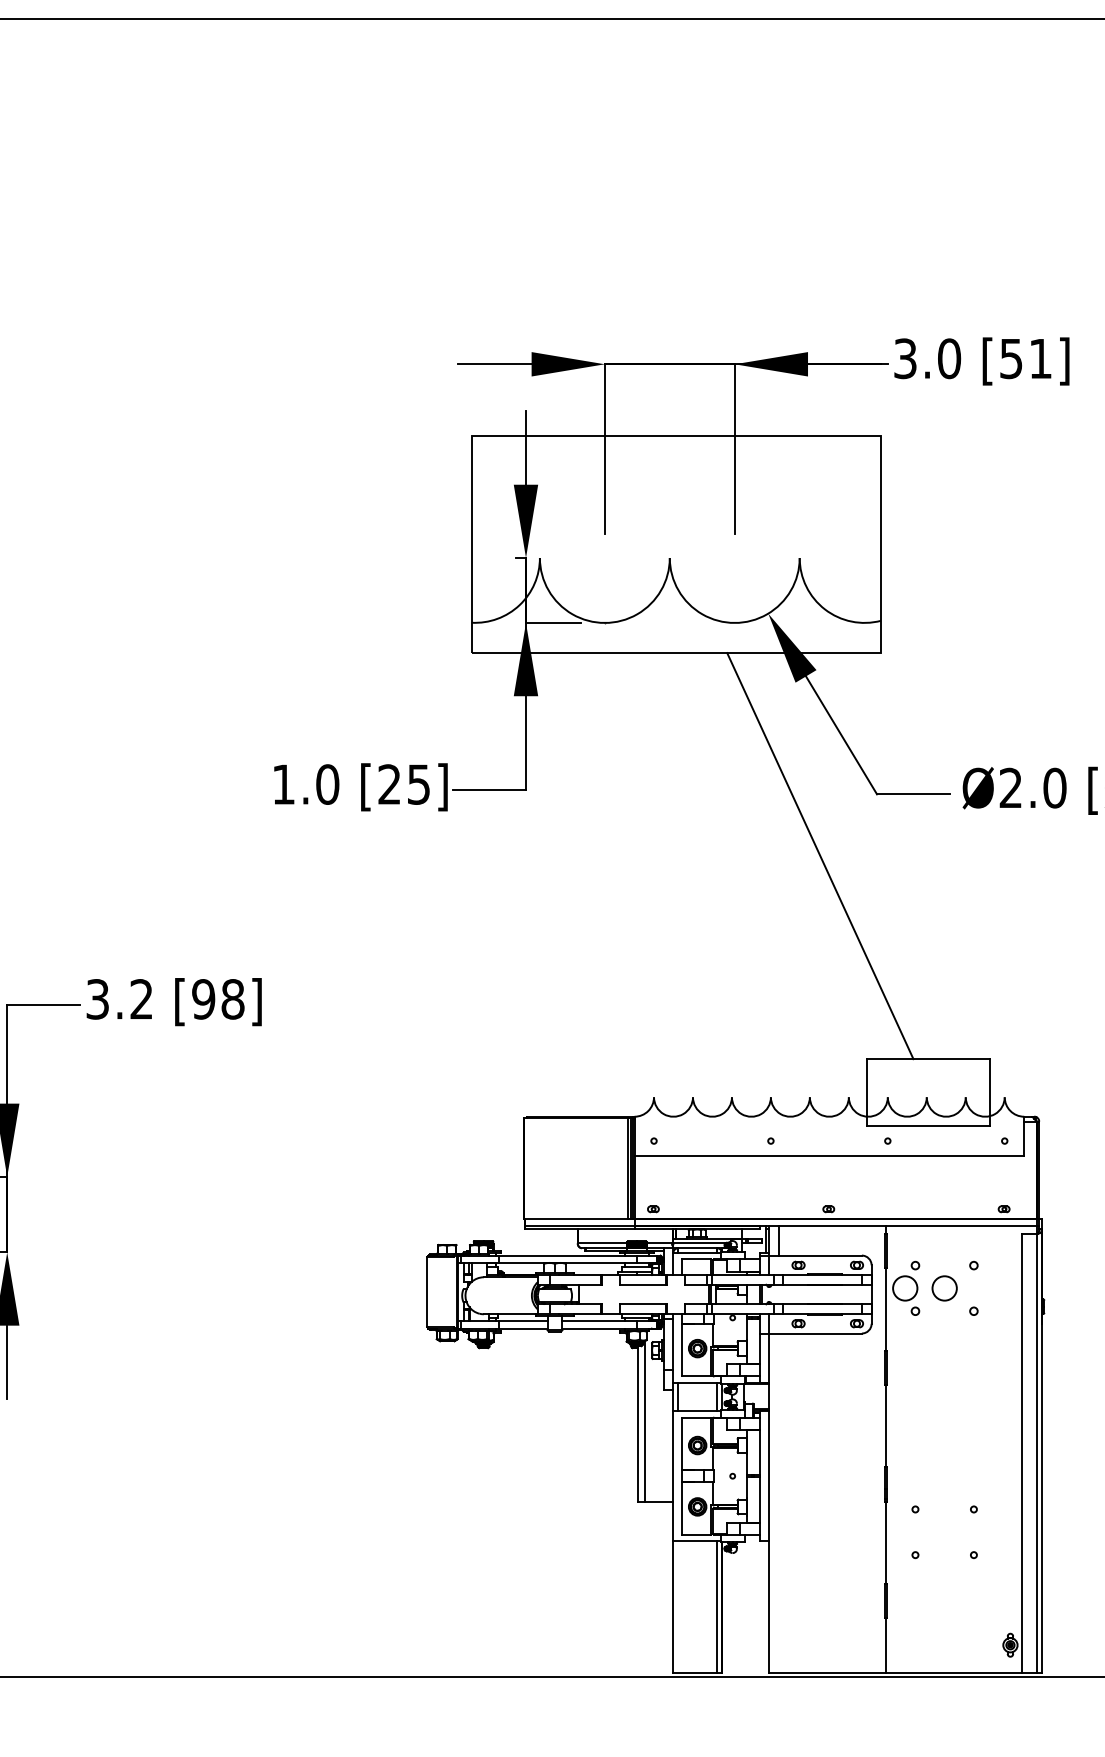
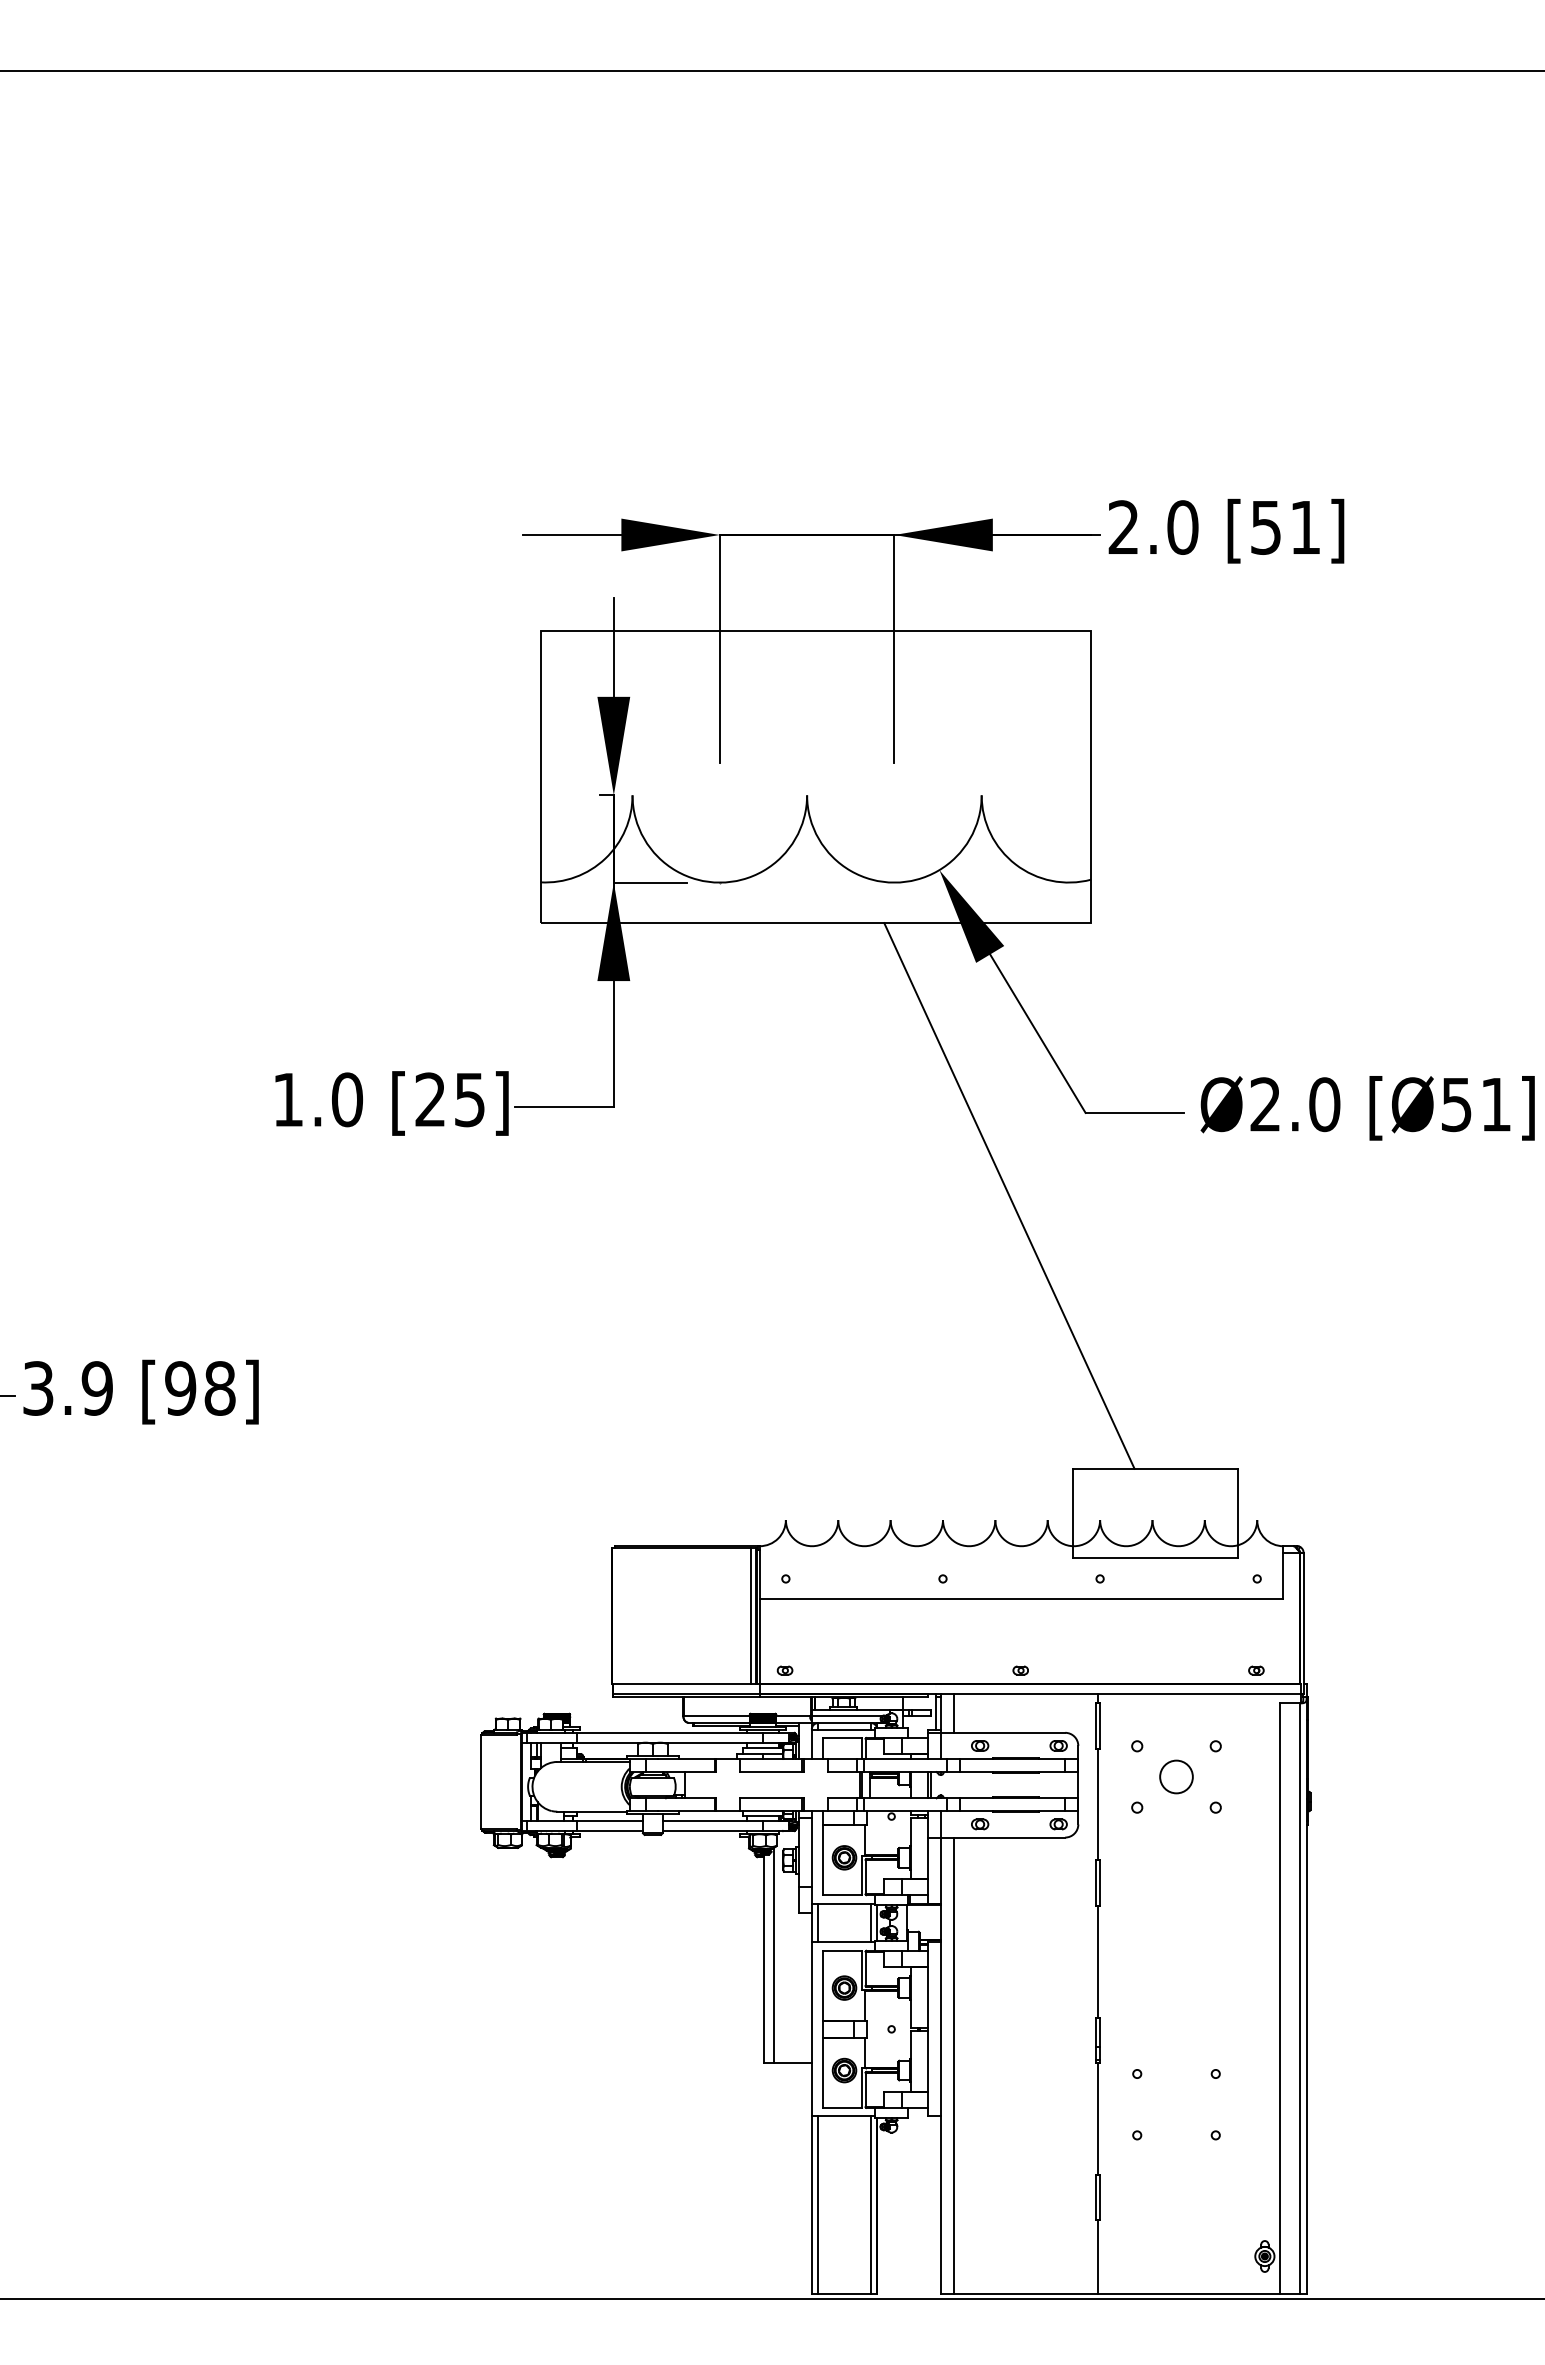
text: (905, 358) -> (1123, 527), 3.0 -> 2.0
text: (141, 999) -> (96, 1388), 3.2 -> 3.9
circle: (905, 1288) -> (1123, 1776), removed
line: (778, 1503) -> (953, 2065), added
line: (678, 1607) -> (818, 2205), added

